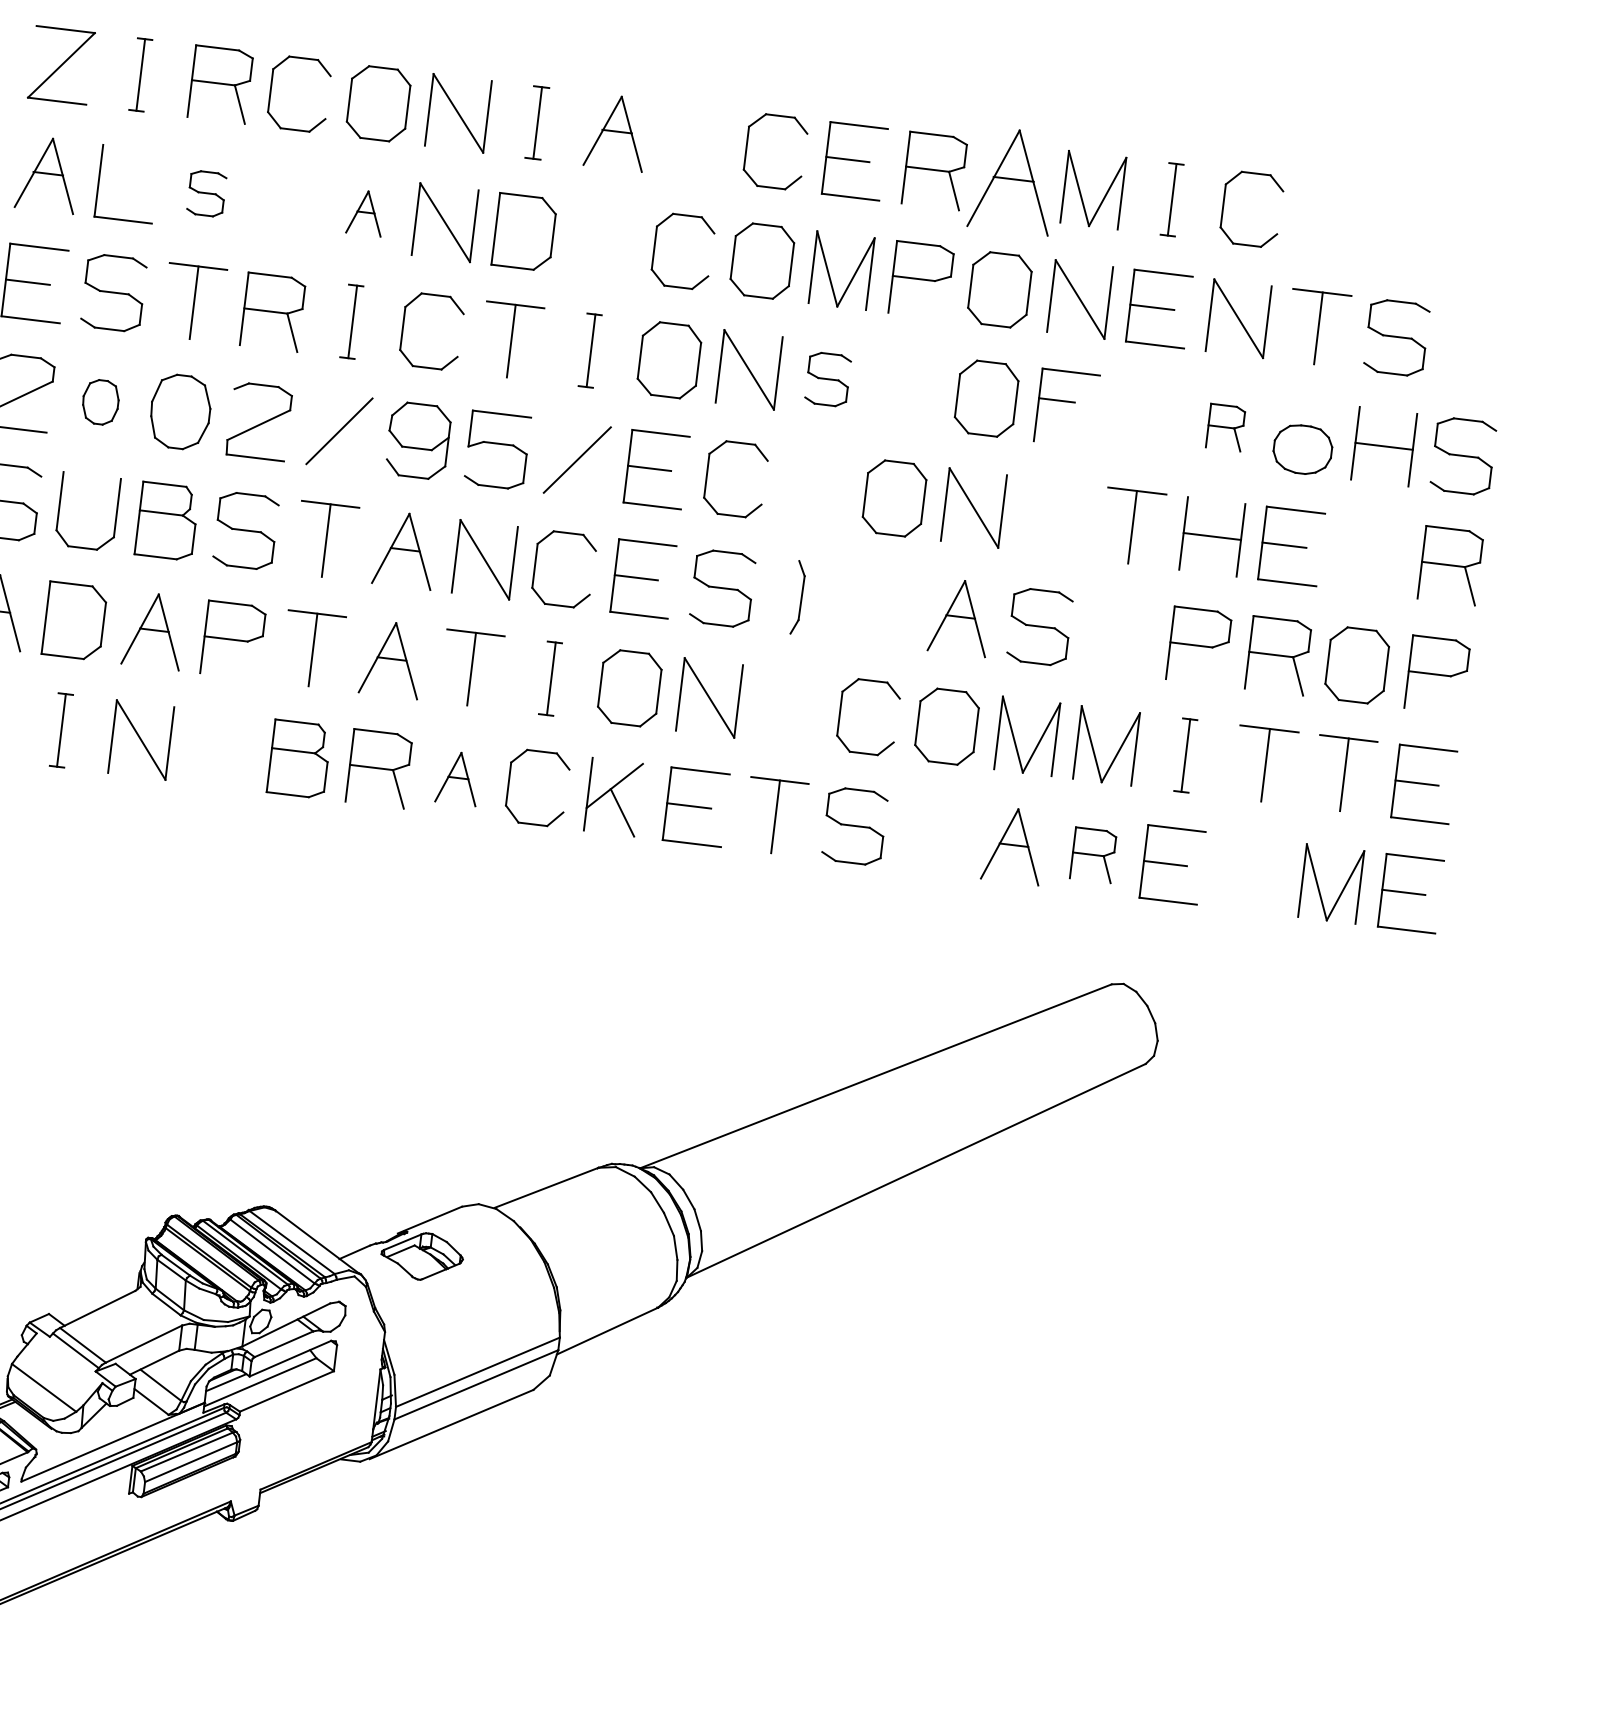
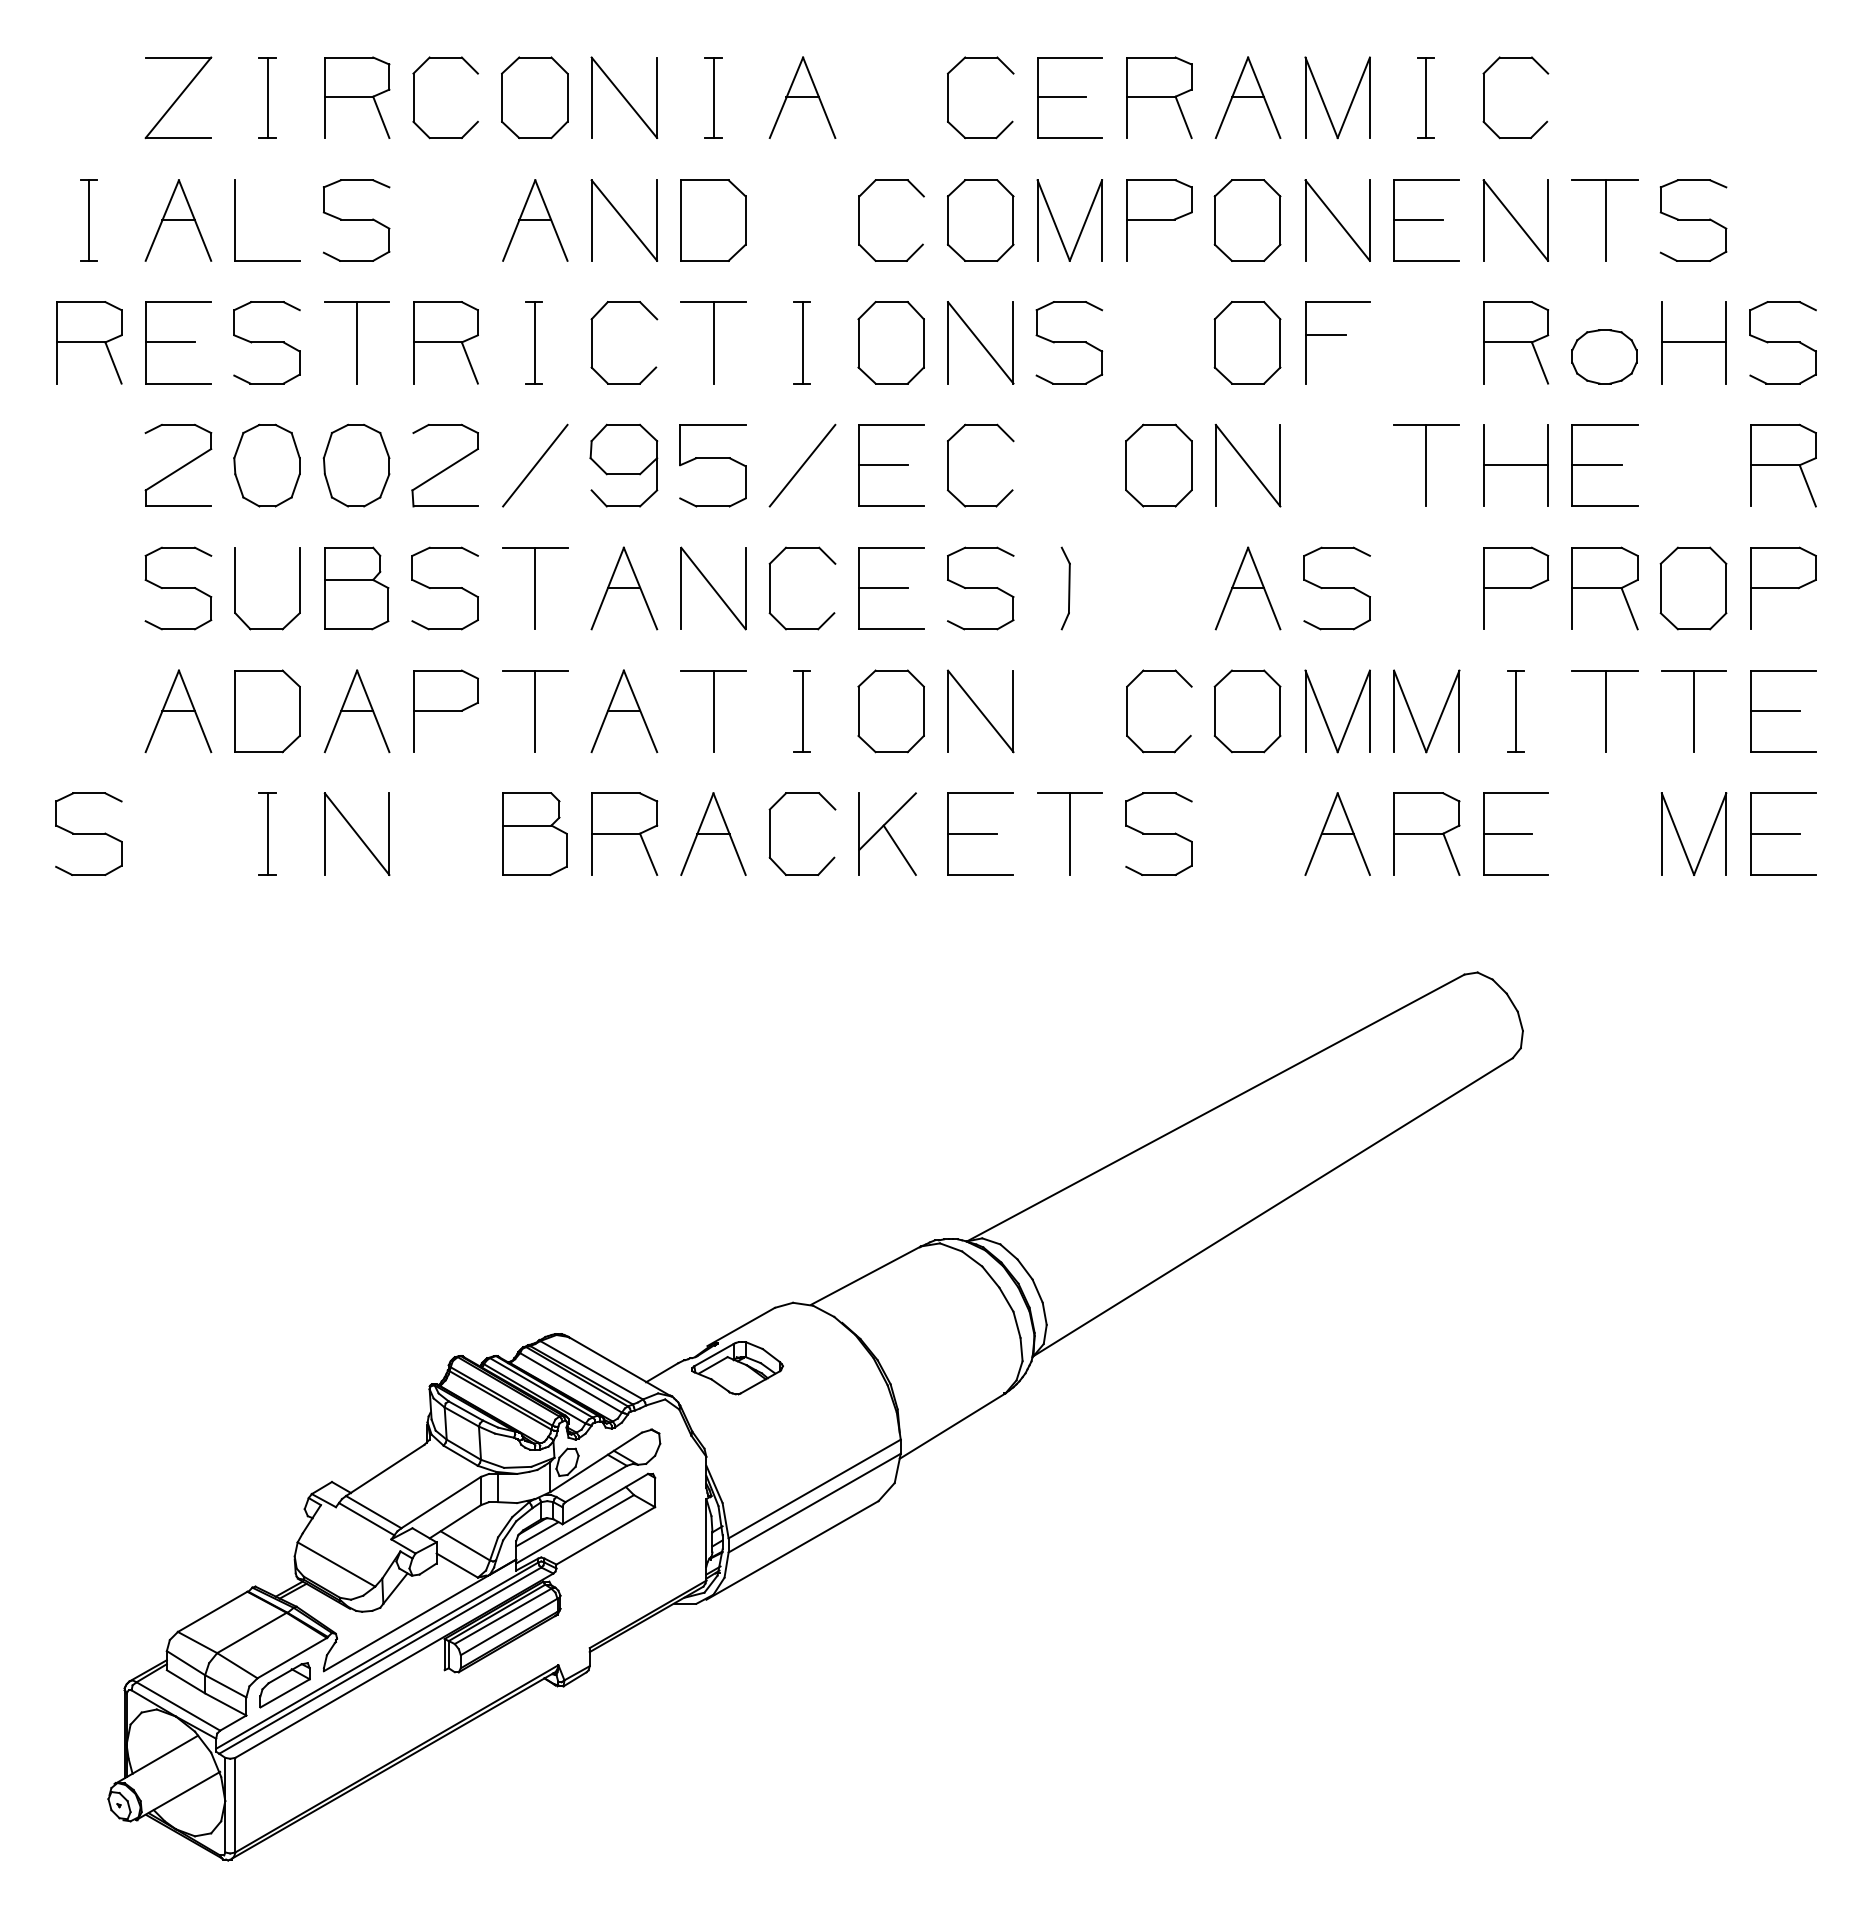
part: (1013, 180) -> (1247, 97), size x0.71
part: (206, 193) -> (356, 220), size x1.67
part: (366, 213) -> (535, 220), size x1.67
part: (828, 379) -> (1069, 342), size x1.43
part: (100, 402) -> (266, 465), size x1.67
part: (1226, 427) -> (1516, 342), size x1.67
part: (458, 777) -> (713, 833), size x1.43
part: (1093, 854) -> (1426, 833), size x1.43

